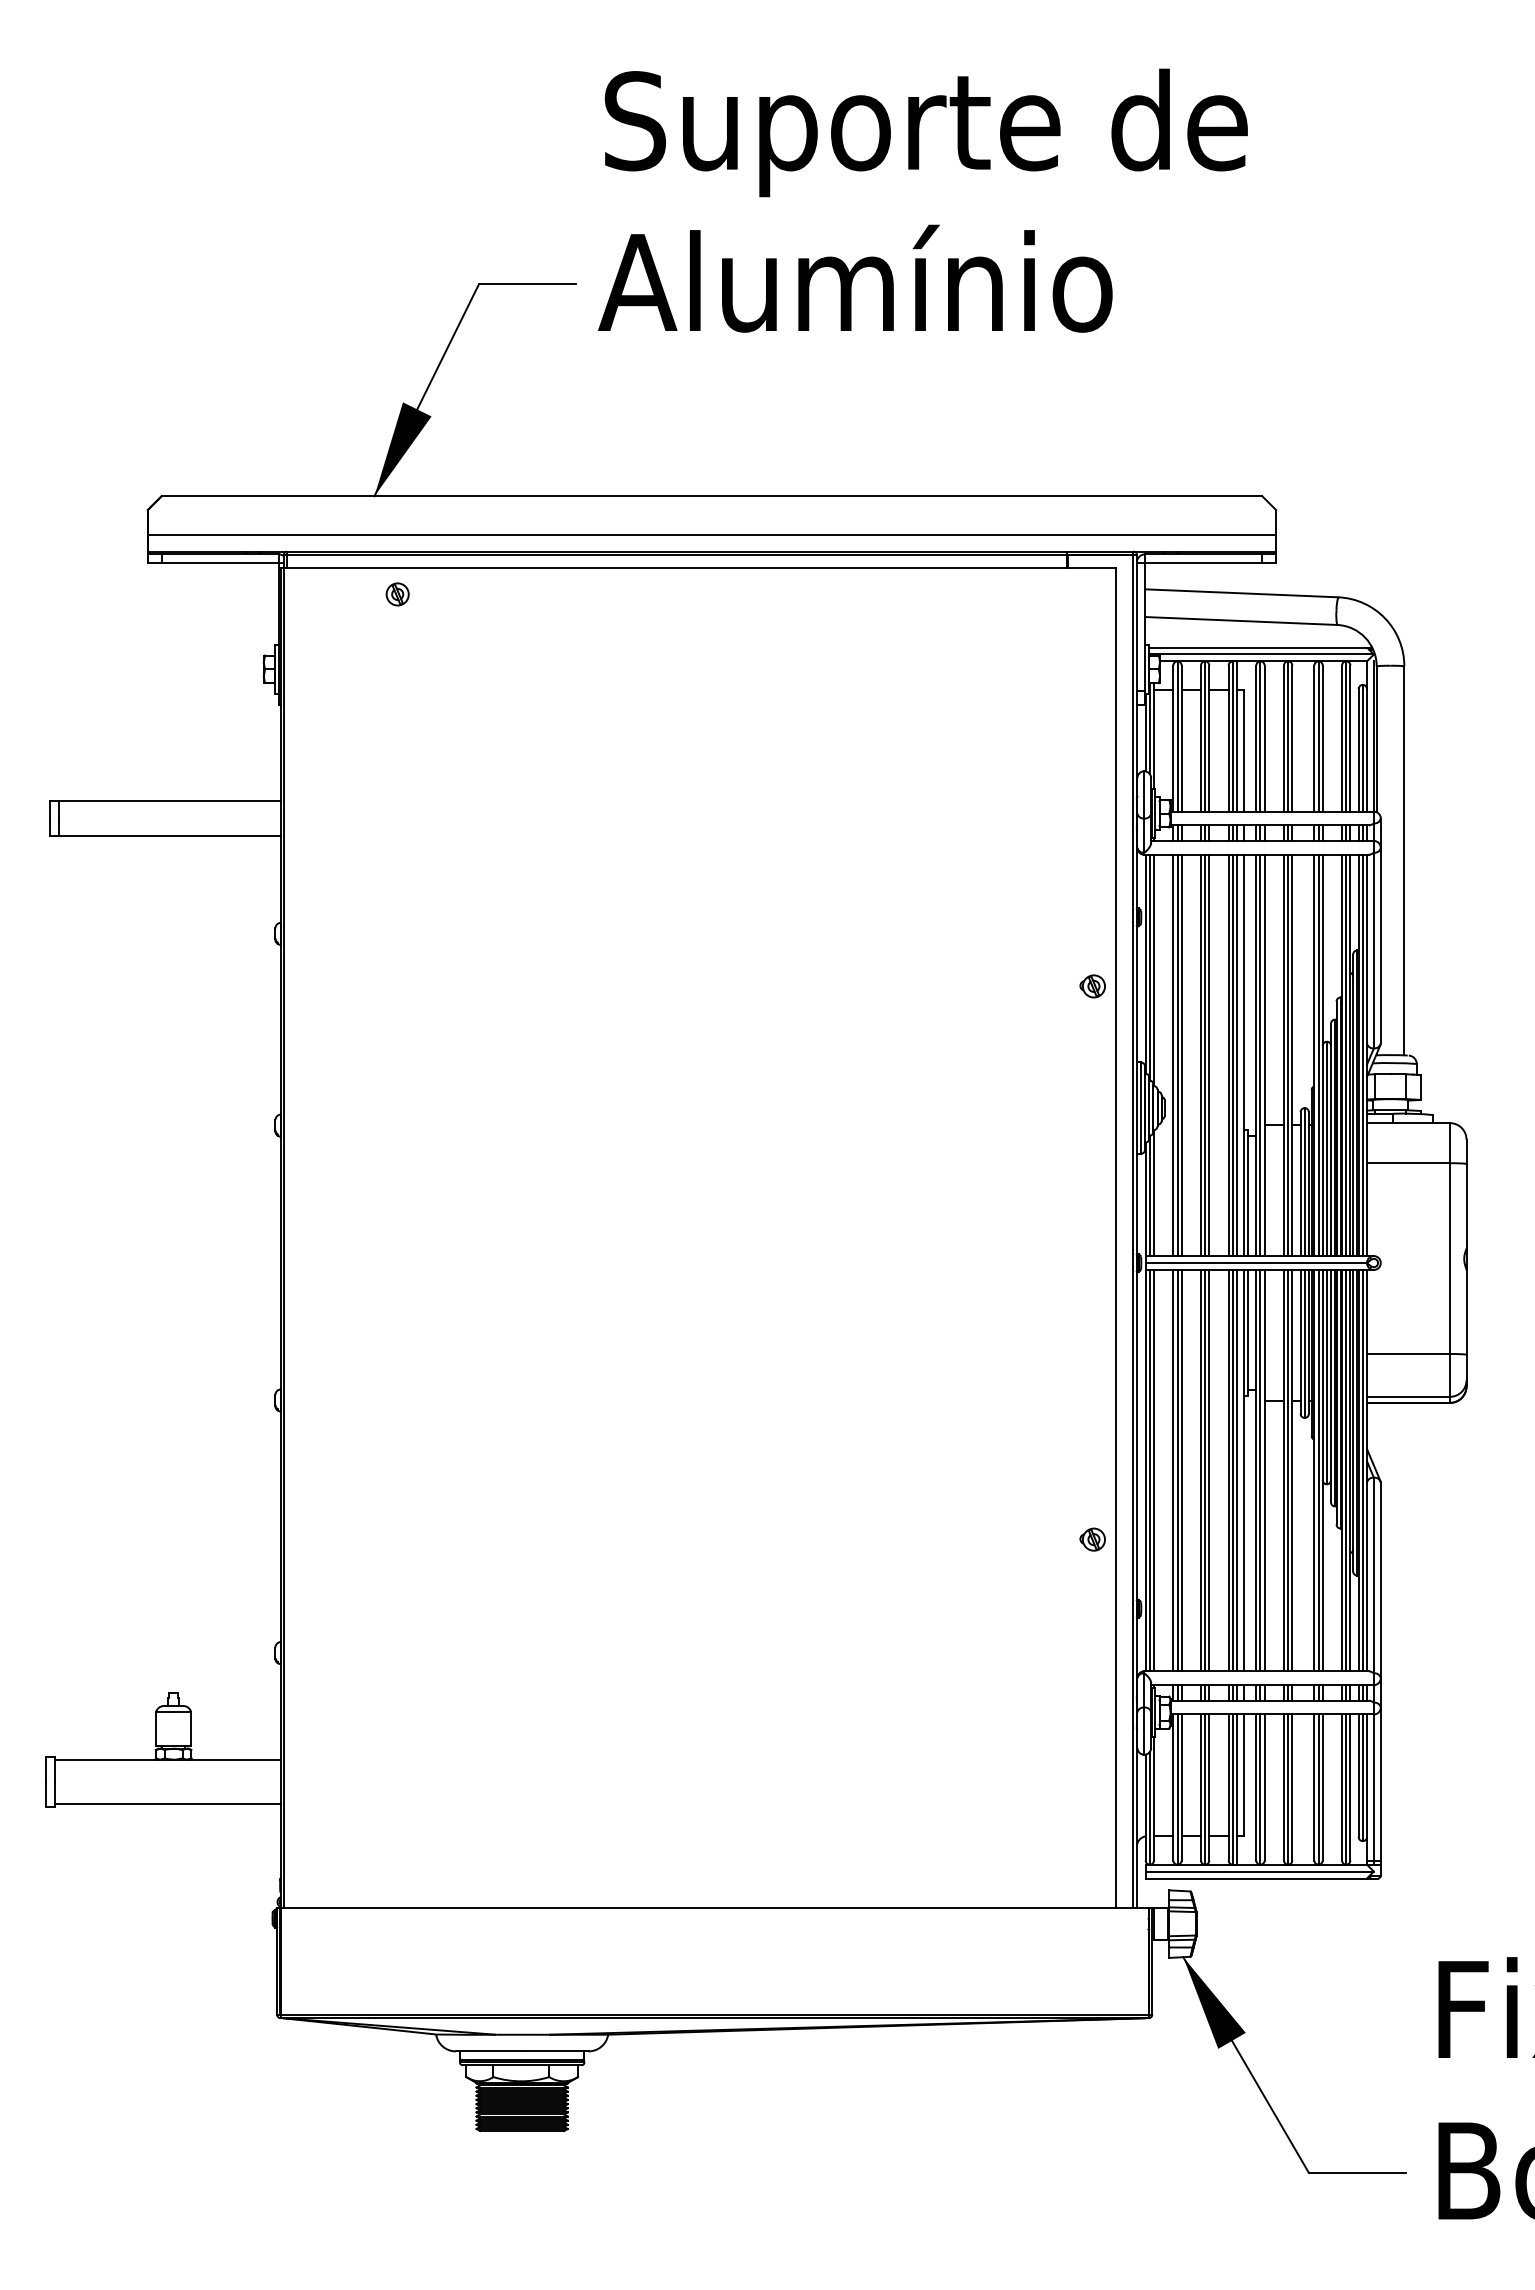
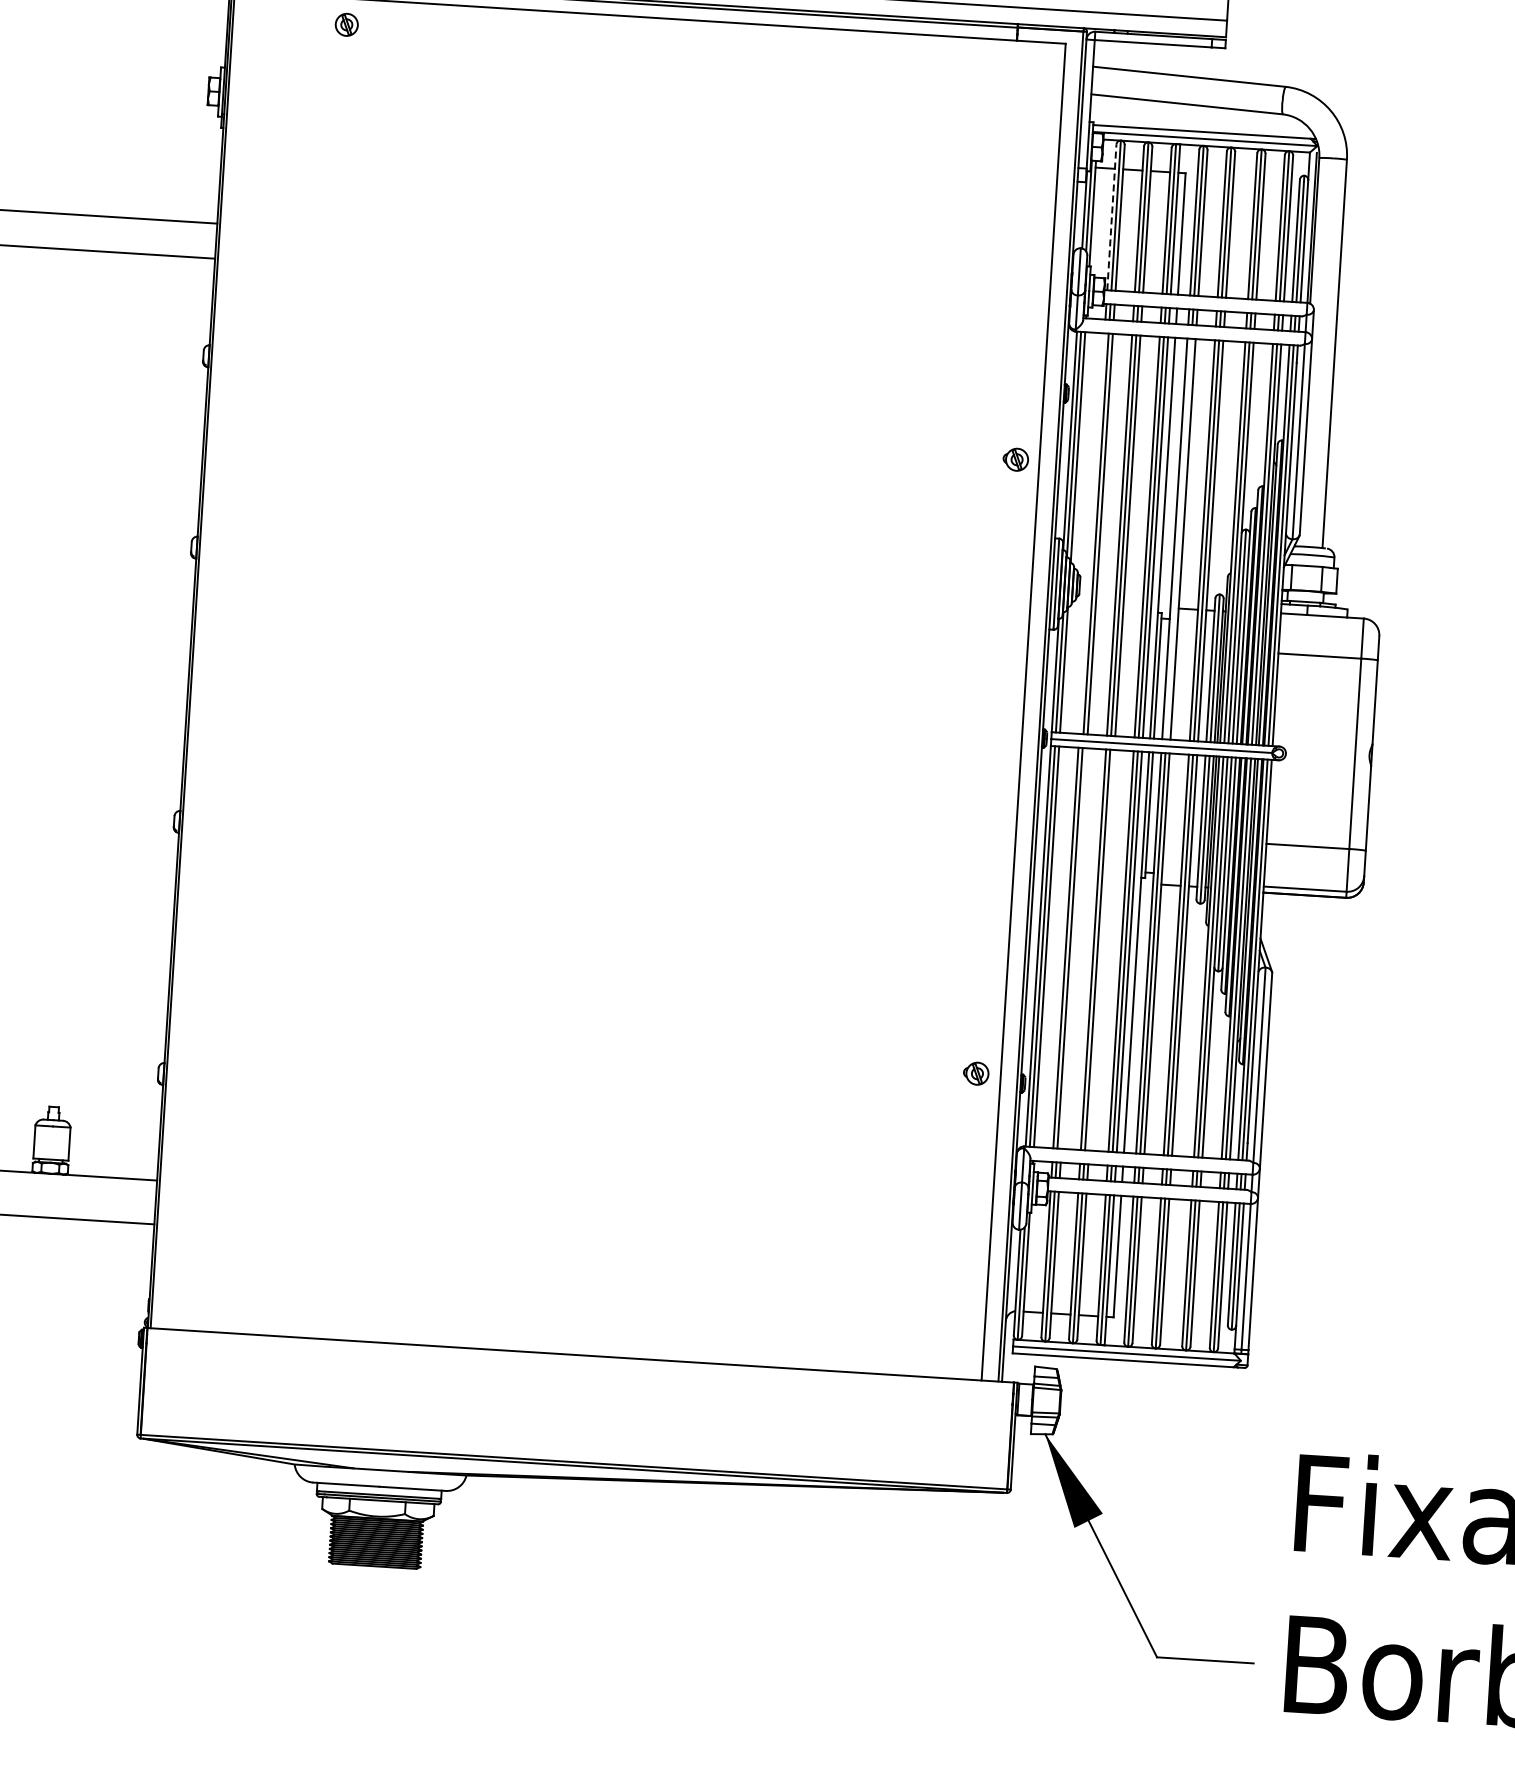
line: (1173, 738) -> (1112, 217), solid -> dashed
line: (1173, 1055) -> (1092, 533), removed
line: (1260, 1055) -> (1178, 539), removed
line: (1181, 1470) -> (1074, 948), removed
line: (1209, 1470) -> (1102, 950), removed
part: (1092, 1539) -> (976, 1073), moved

